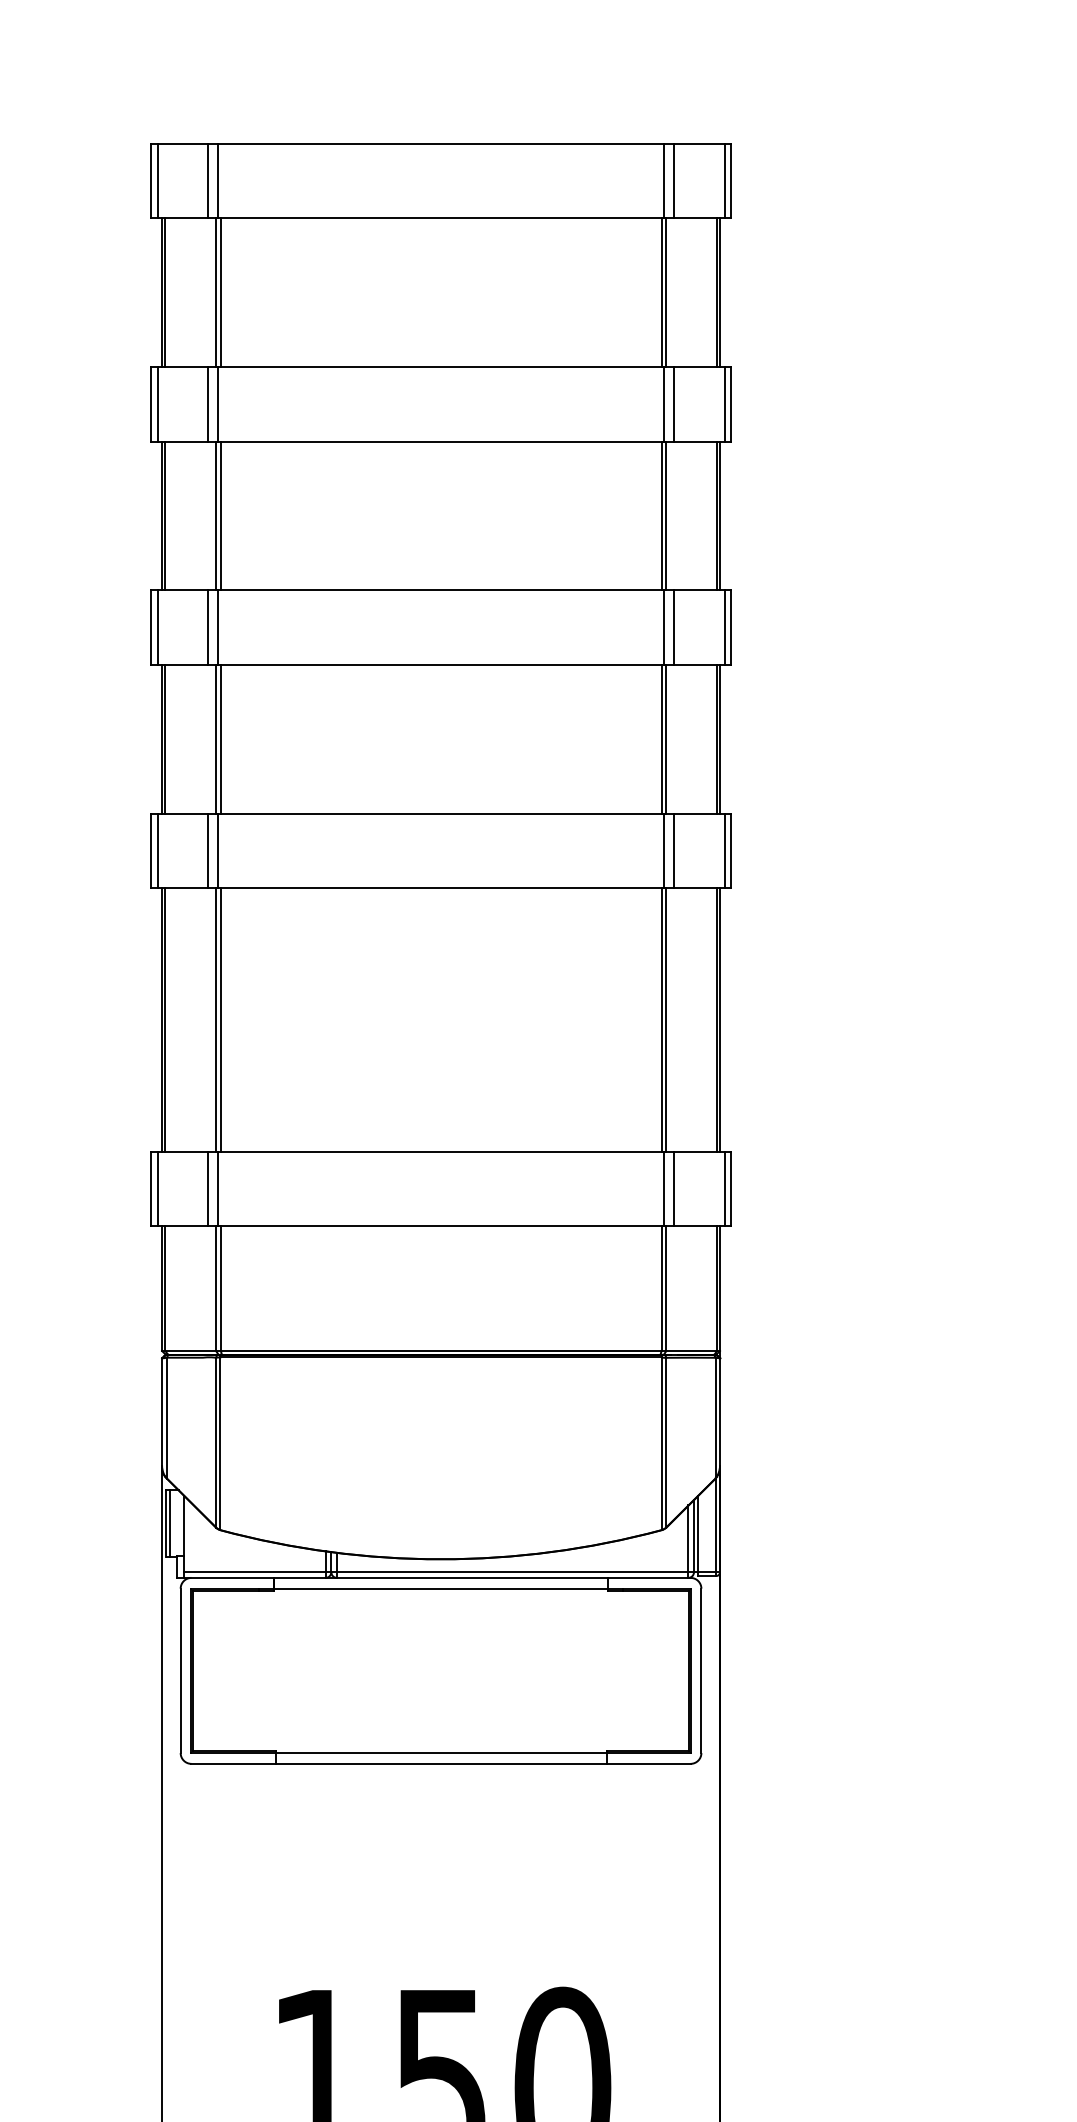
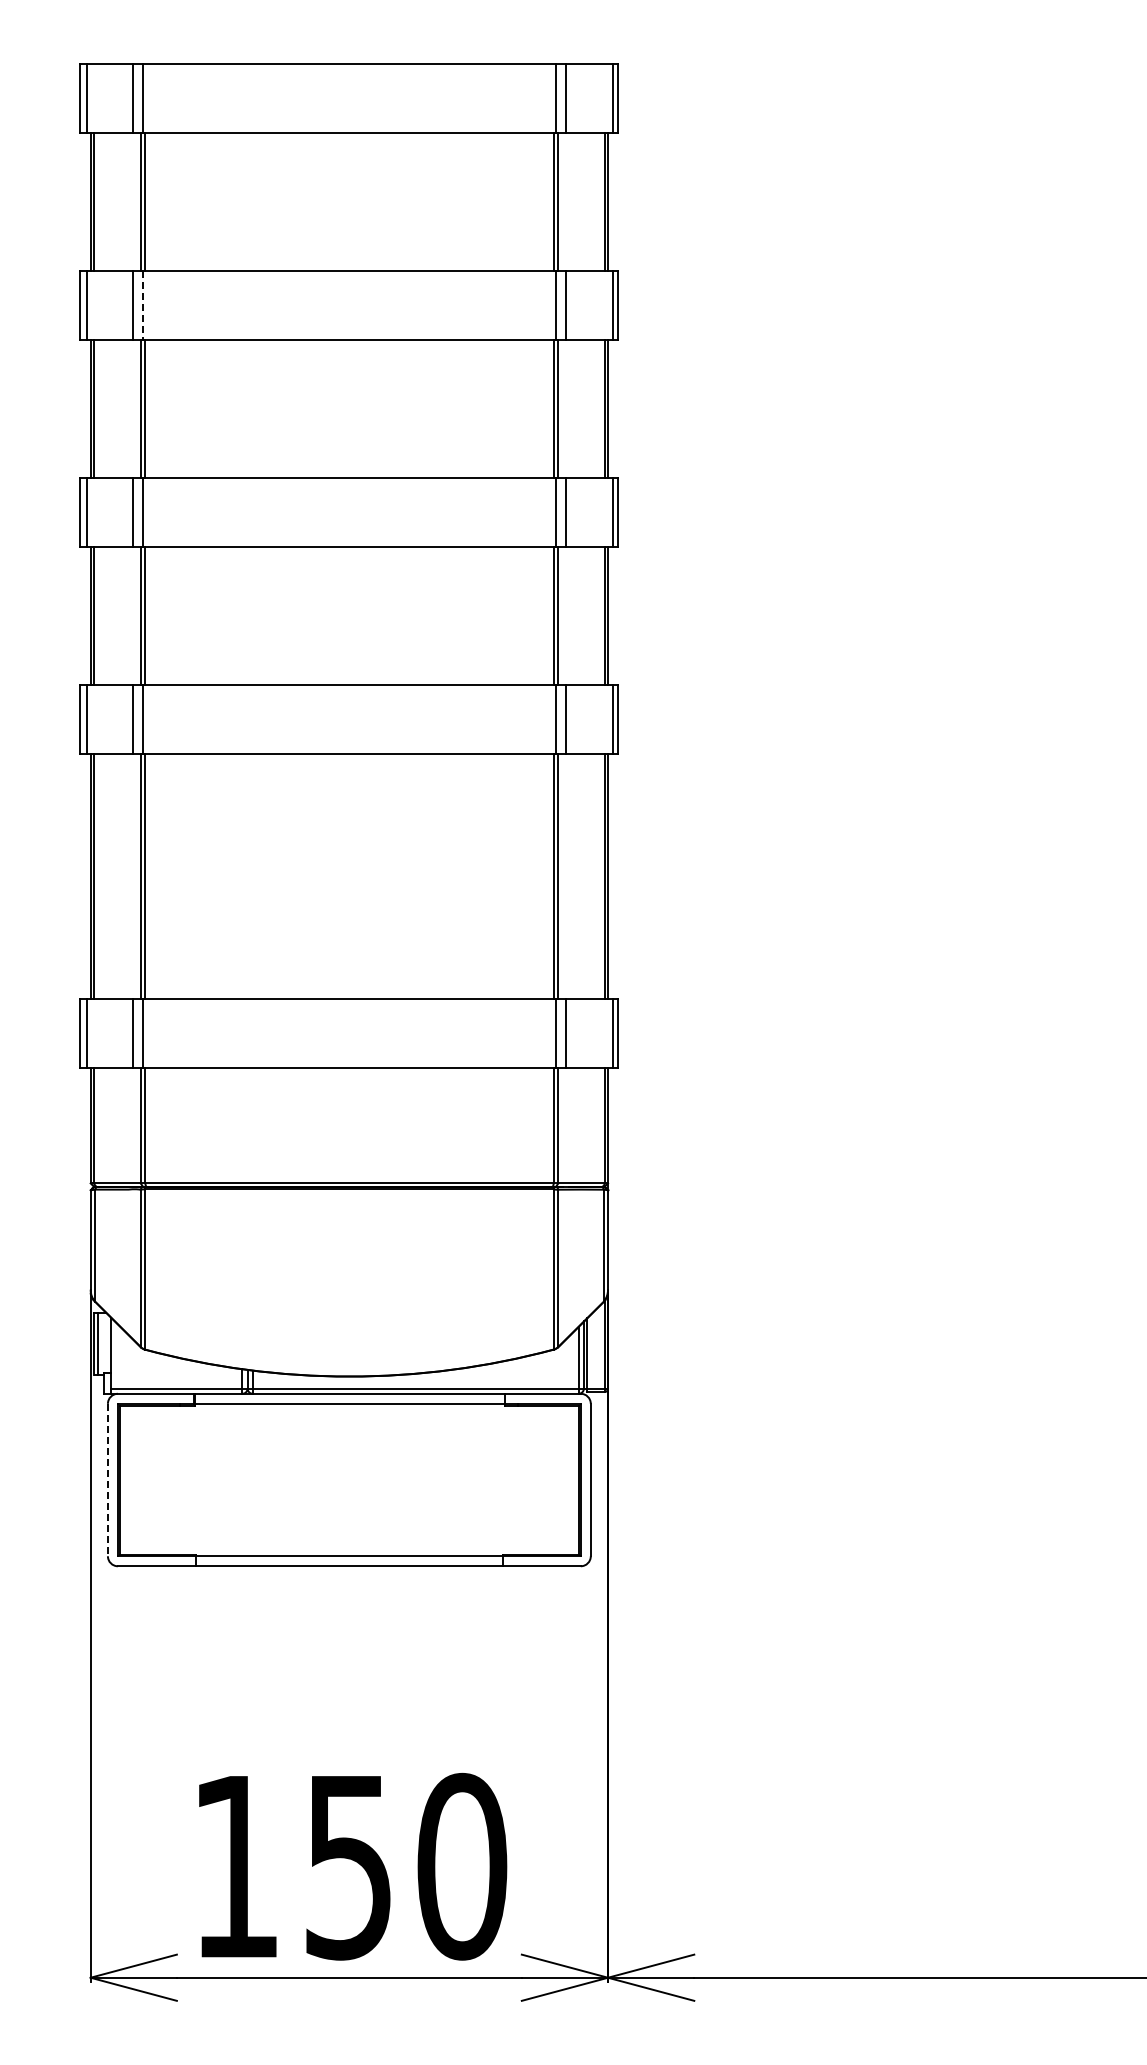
line: (217, 405) -> (142, 306), solid -> dashed
line: (180, 1671) -> (107, 1480), solid -> dashed

